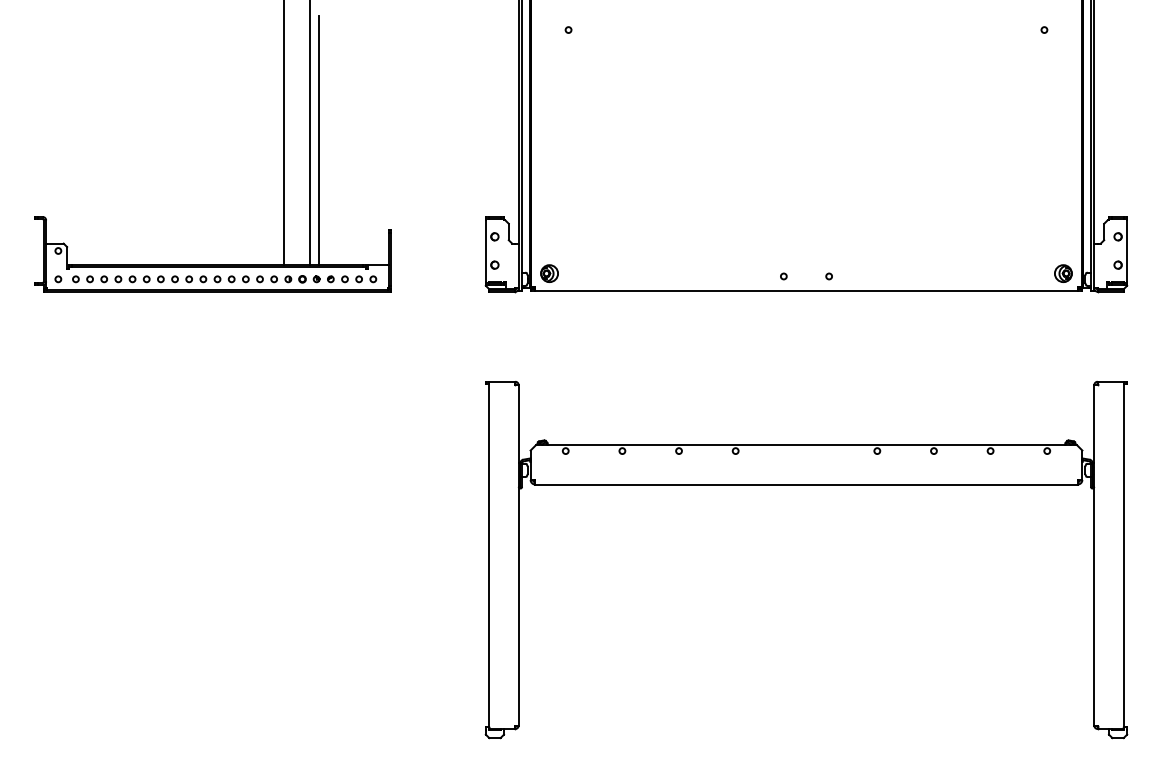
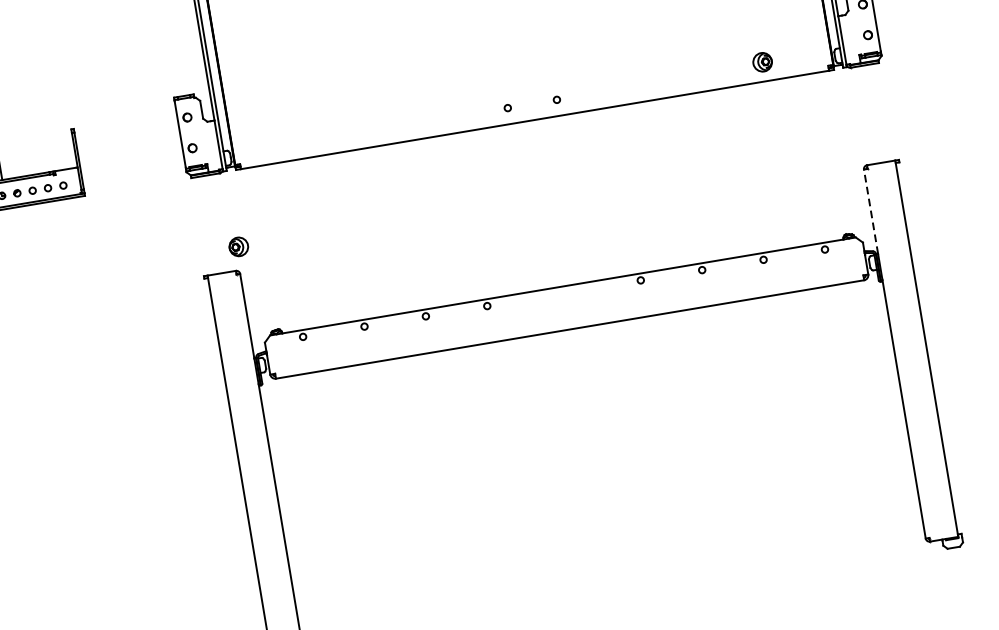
part: (549, 273) -> (238, 246), moved
part: (1063, 273) -> (762, 62), moved
line: (1094, 424) -> (871, 212), solid -> dashed

